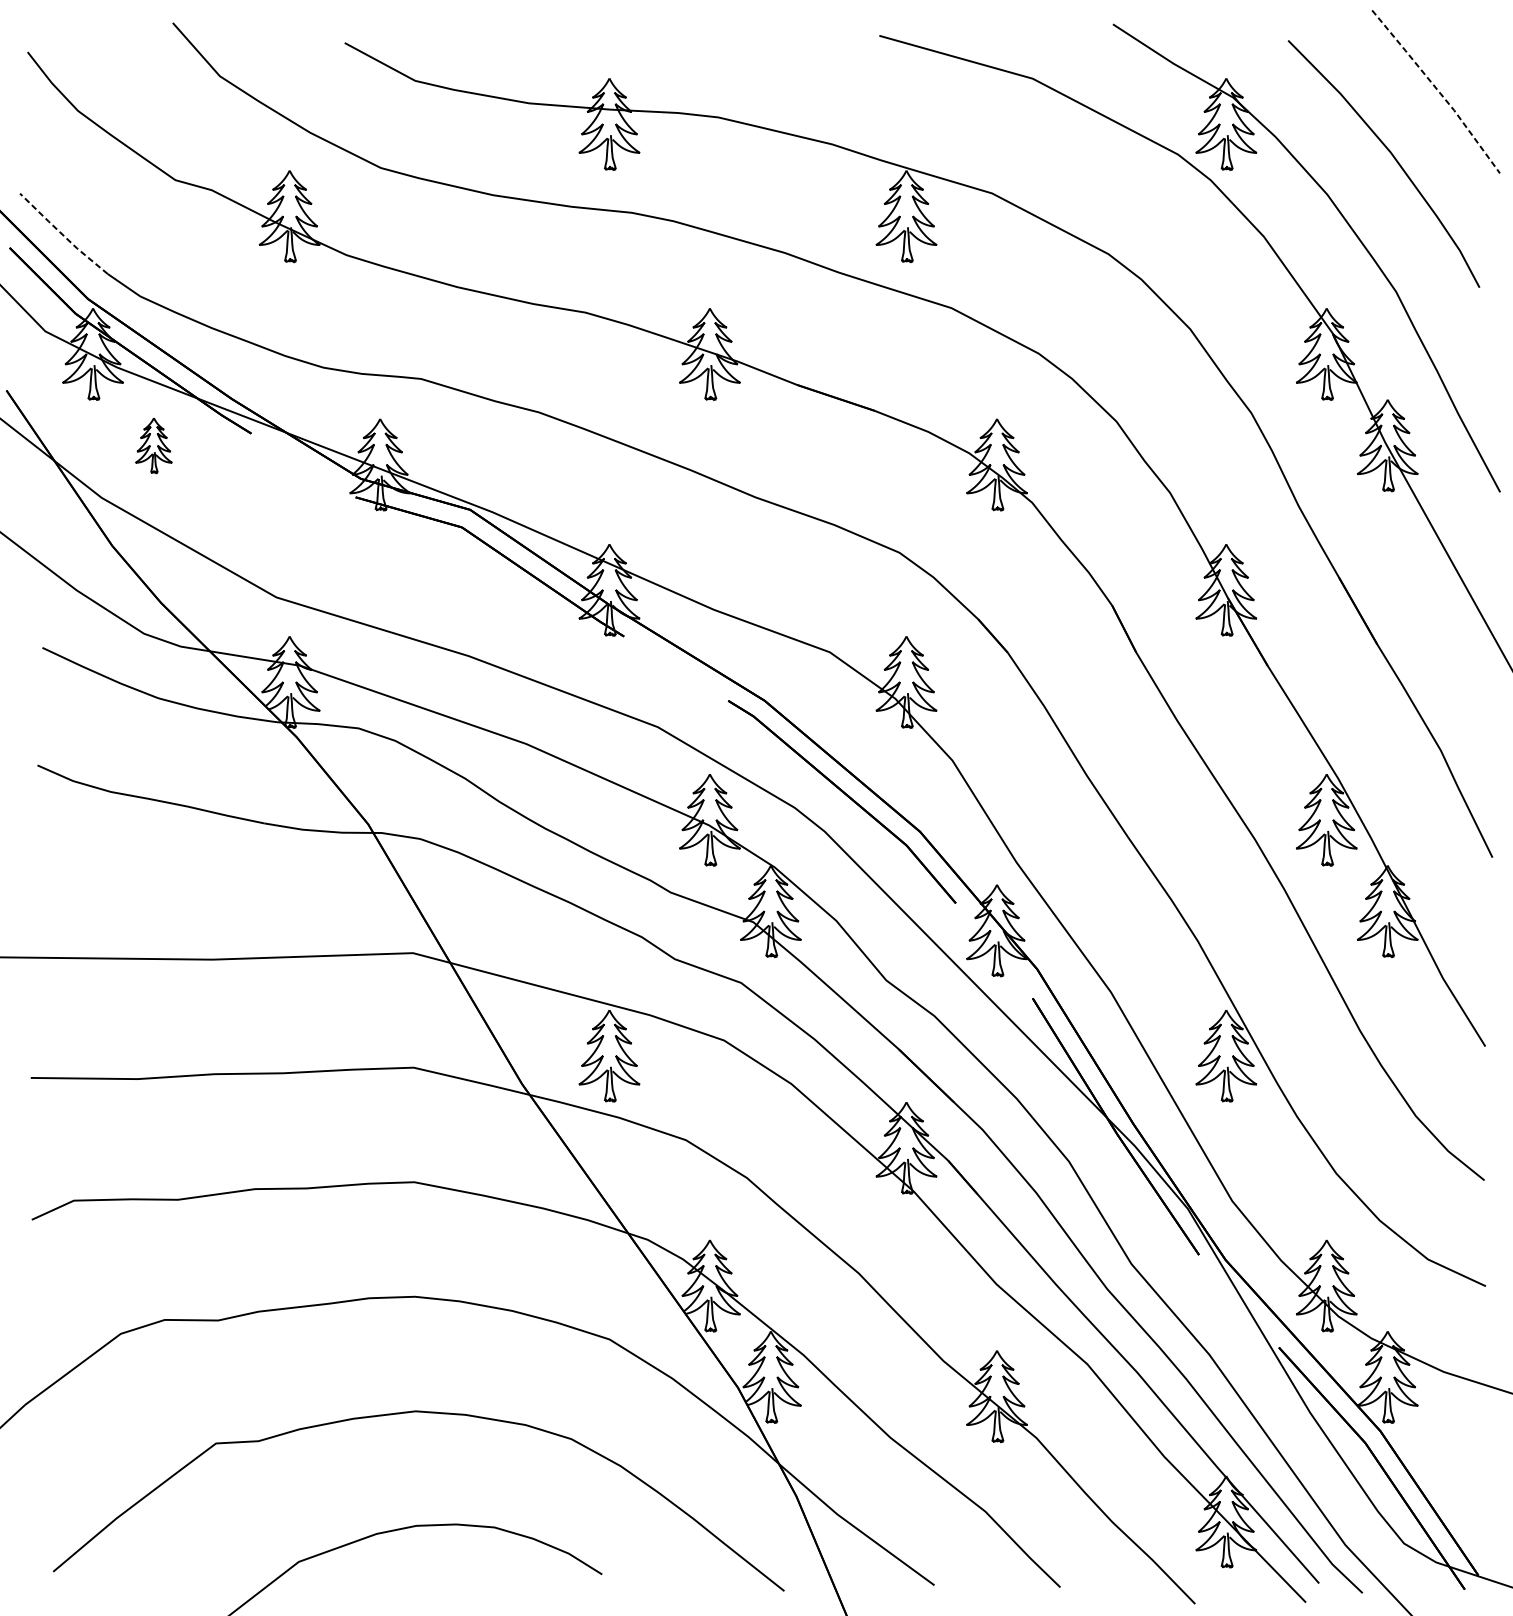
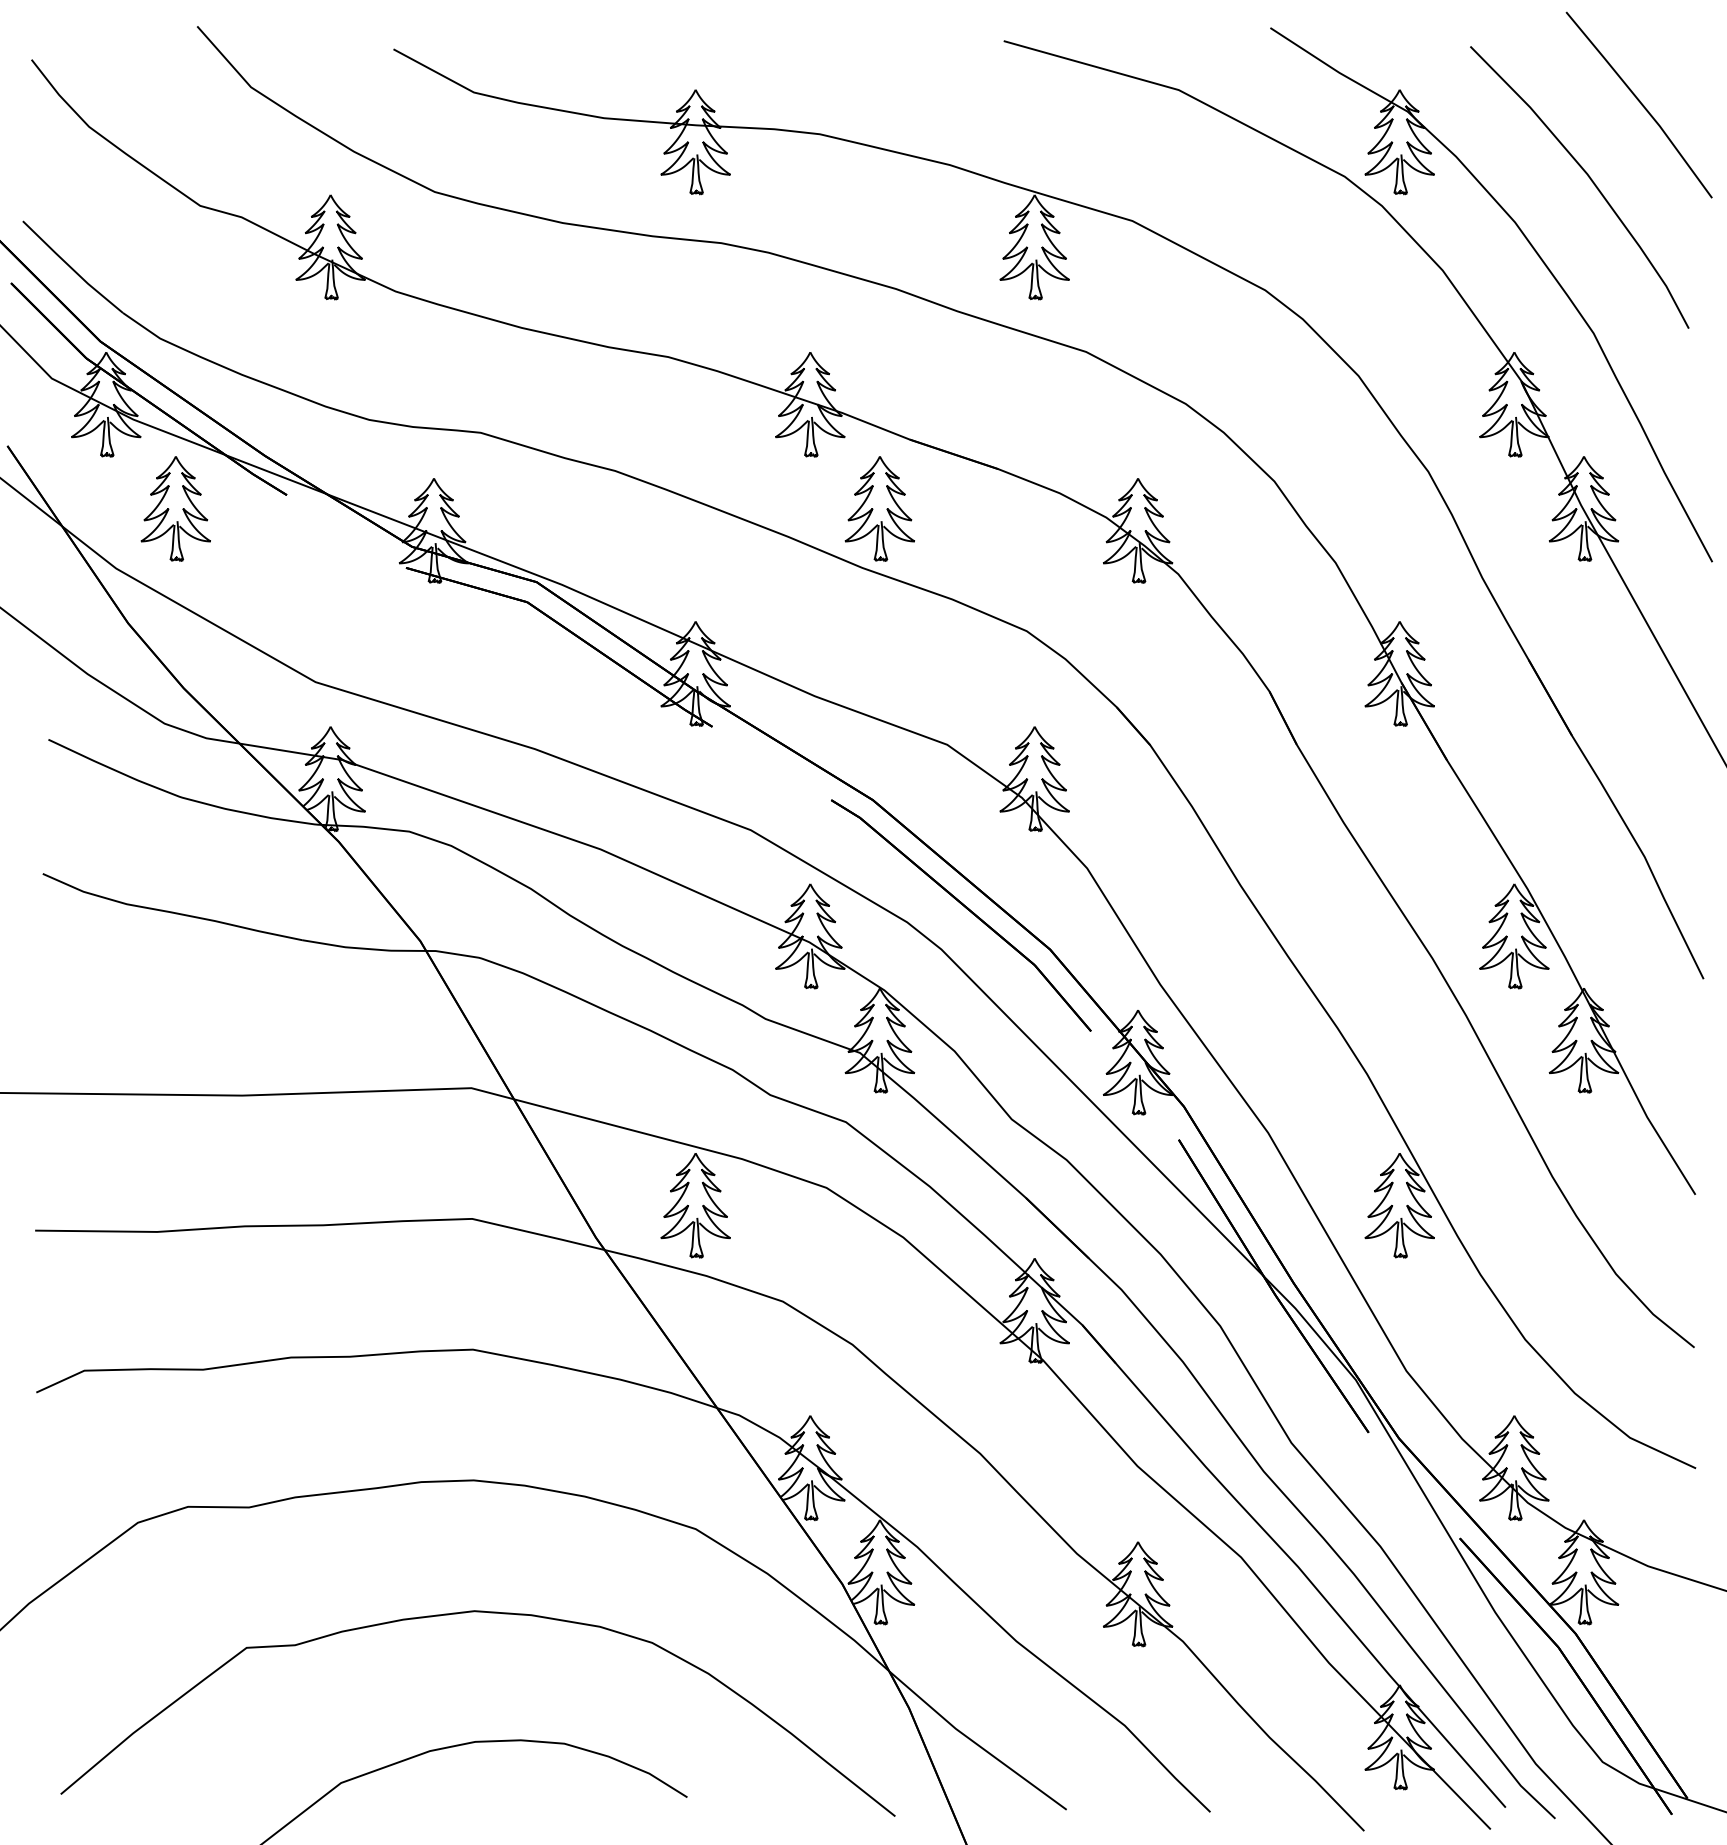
line: (1438, 90) -> (1641, 103), dashed -> solid
line: (62, 235) -> (71, 268), dashed -> solid
part: (153, 445) -> (175, 508), size x1.67
part: (770, 445) -> (879, 508), added

